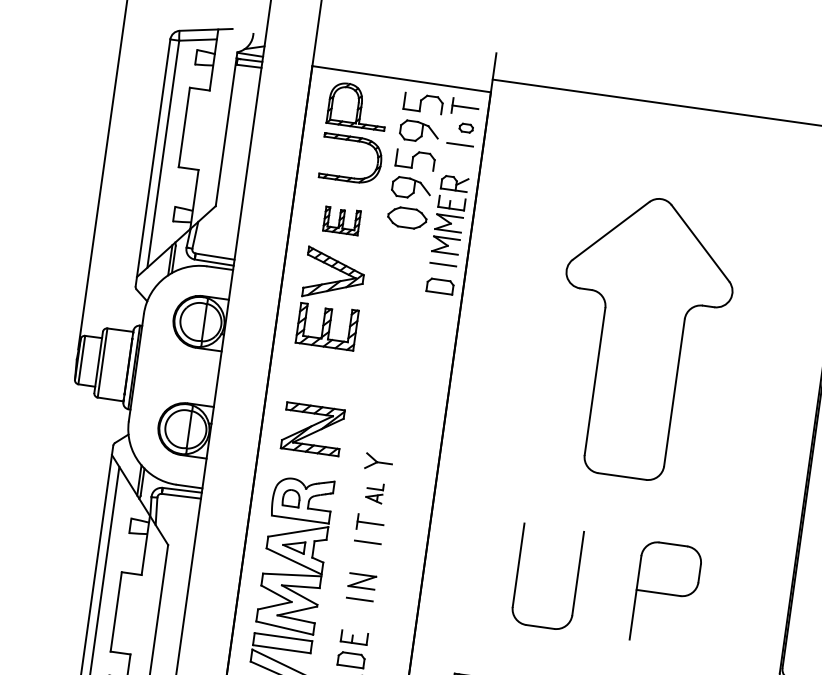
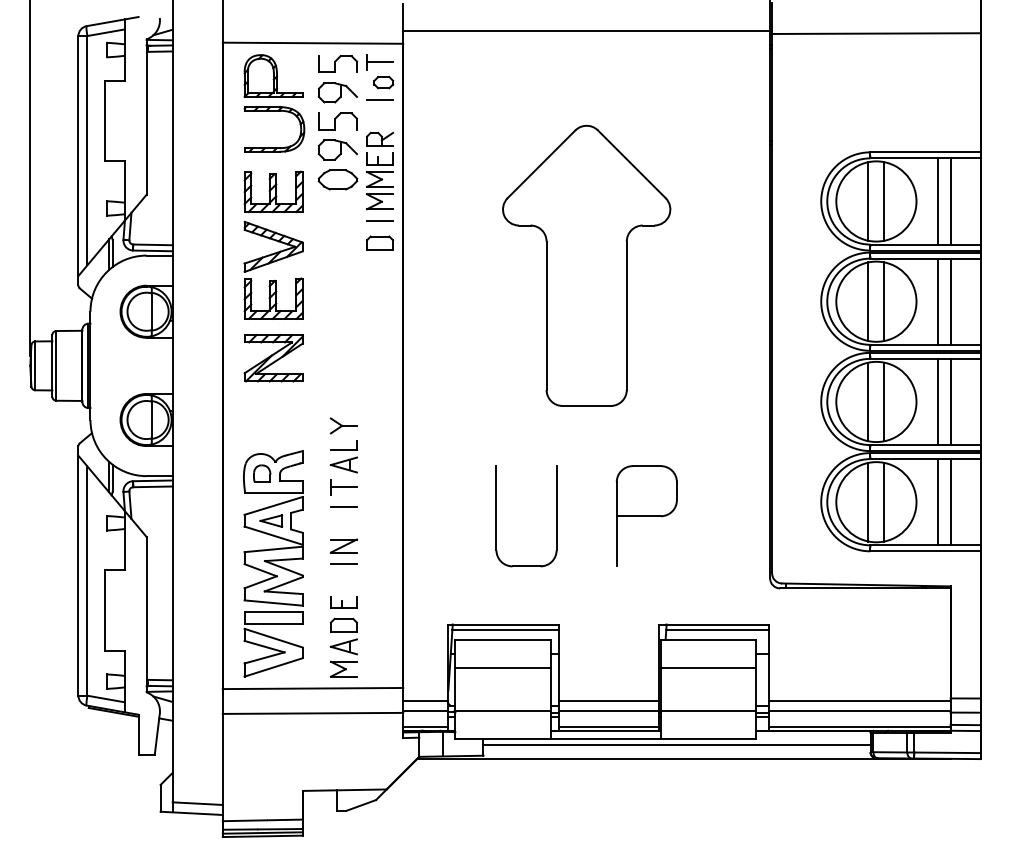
part: (465, 127) -> (383, 82), size x1.43
part: (341, 220) -> (273, 191), size x1.67
part: (312, 429) -> (273, 358), moved
part: (374, 492) -> (343, 456), size x1.67

